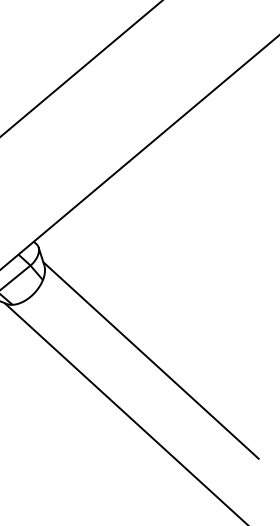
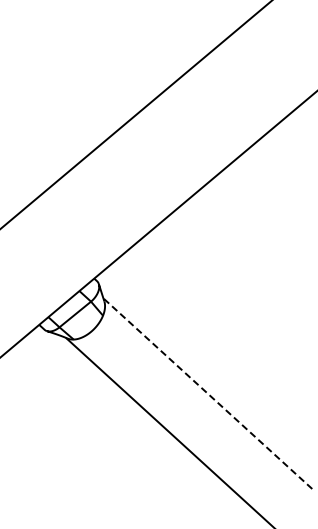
line: (151, 360) -> (207, 393), solid -> dashed

